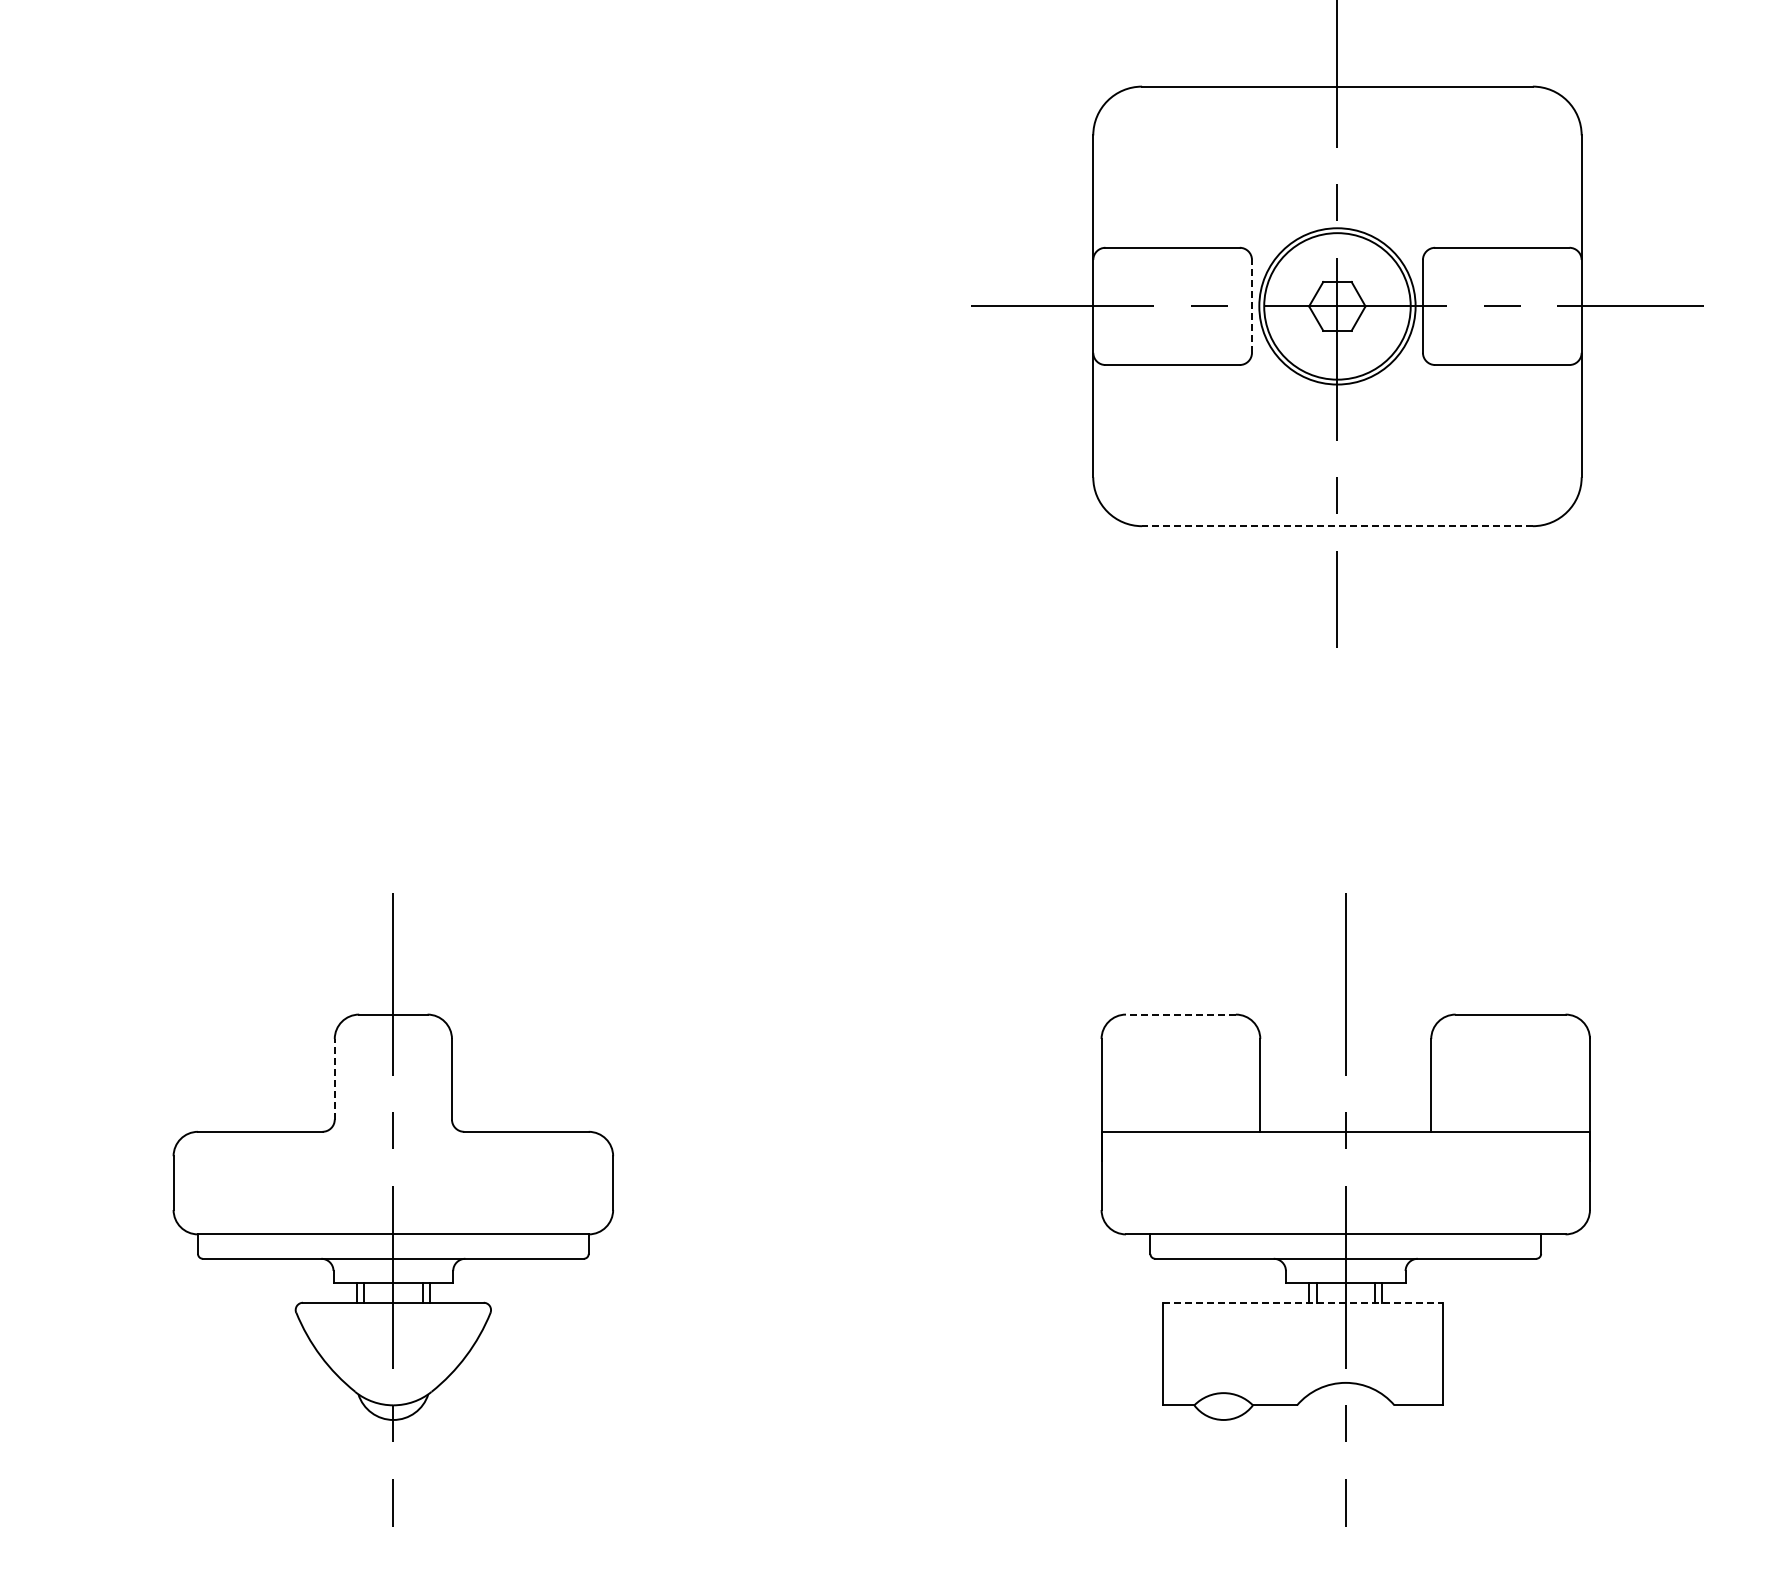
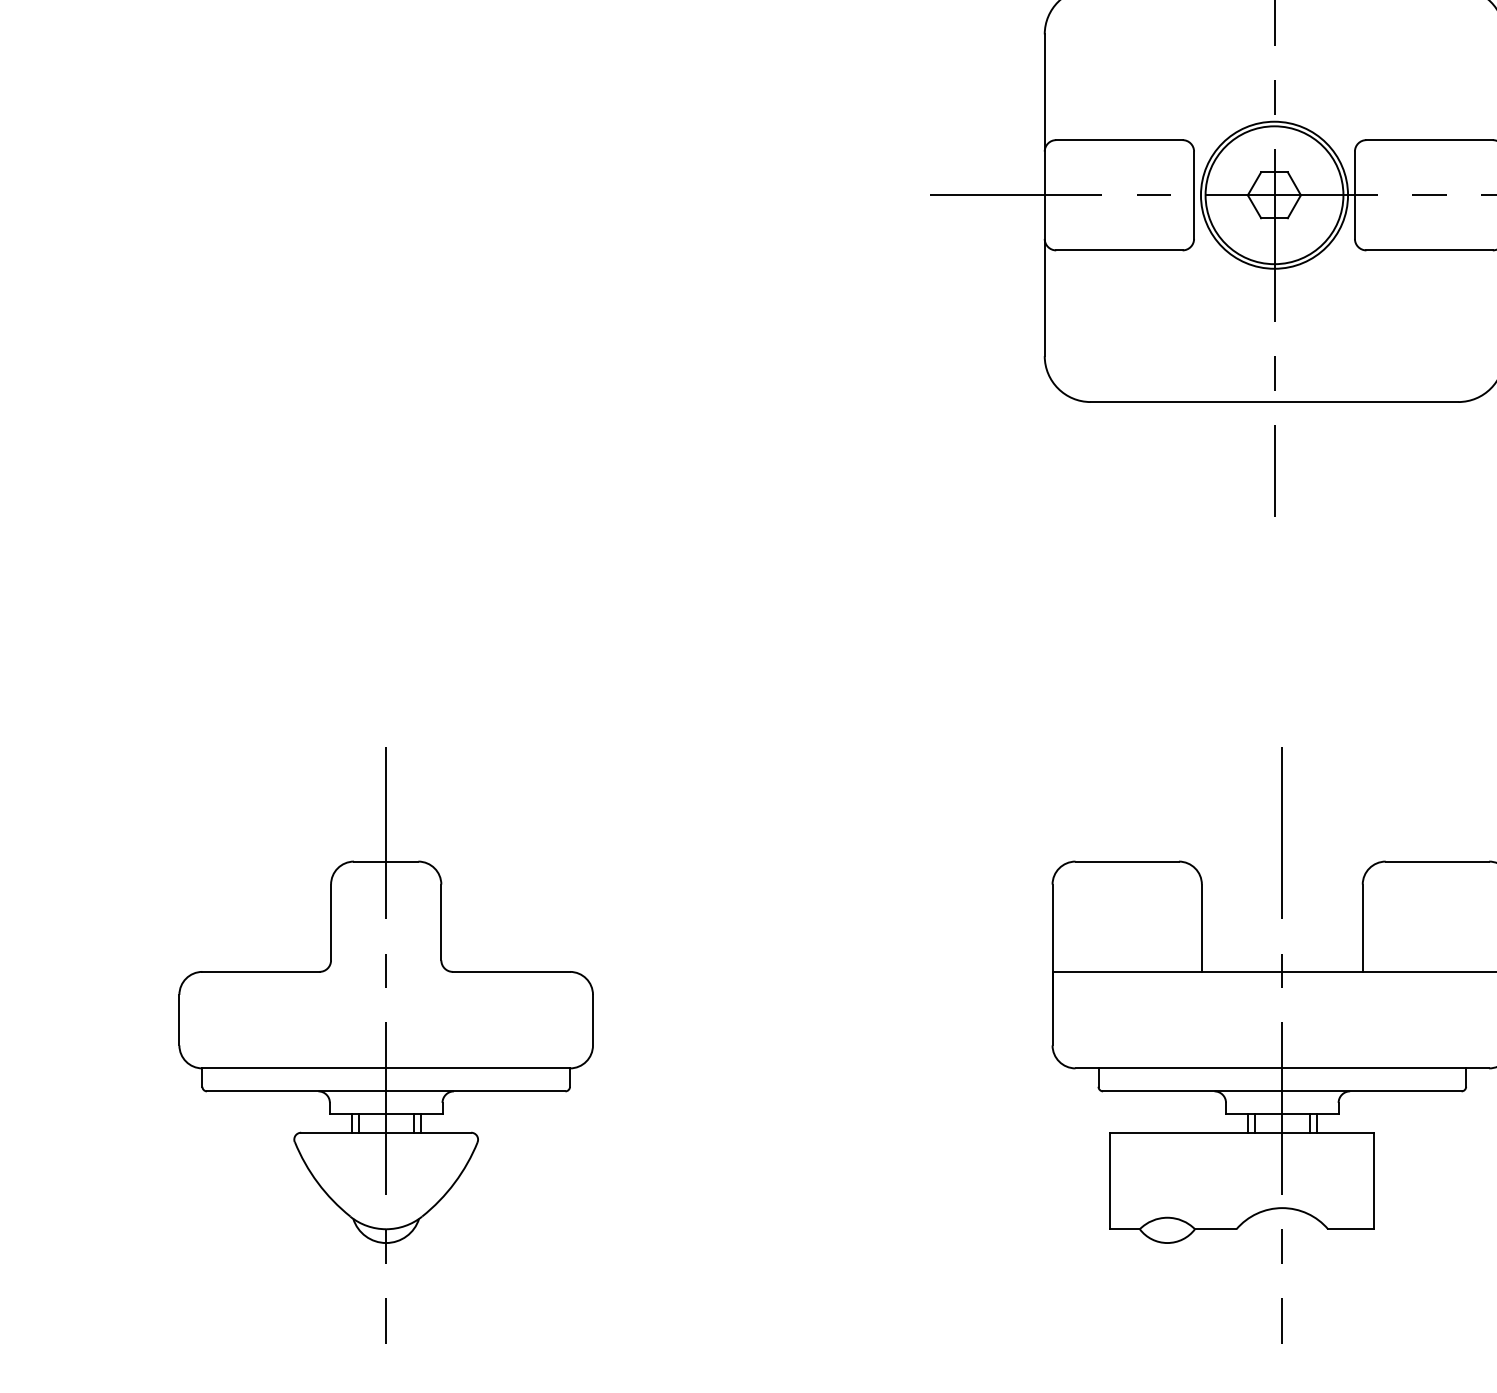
line: (1252, 305) -> (1194, 194), dashed -> solid
line: (1336, 526) -> (1273, 402), dashed -> solid
line: (1180, 1014) -> (1126, 861), dashed -> solid
line: (334, 1078) -> (330, 921), dashed -> solid
line: (1303, 1302) -> (1242, 1132), dashed -> solid

